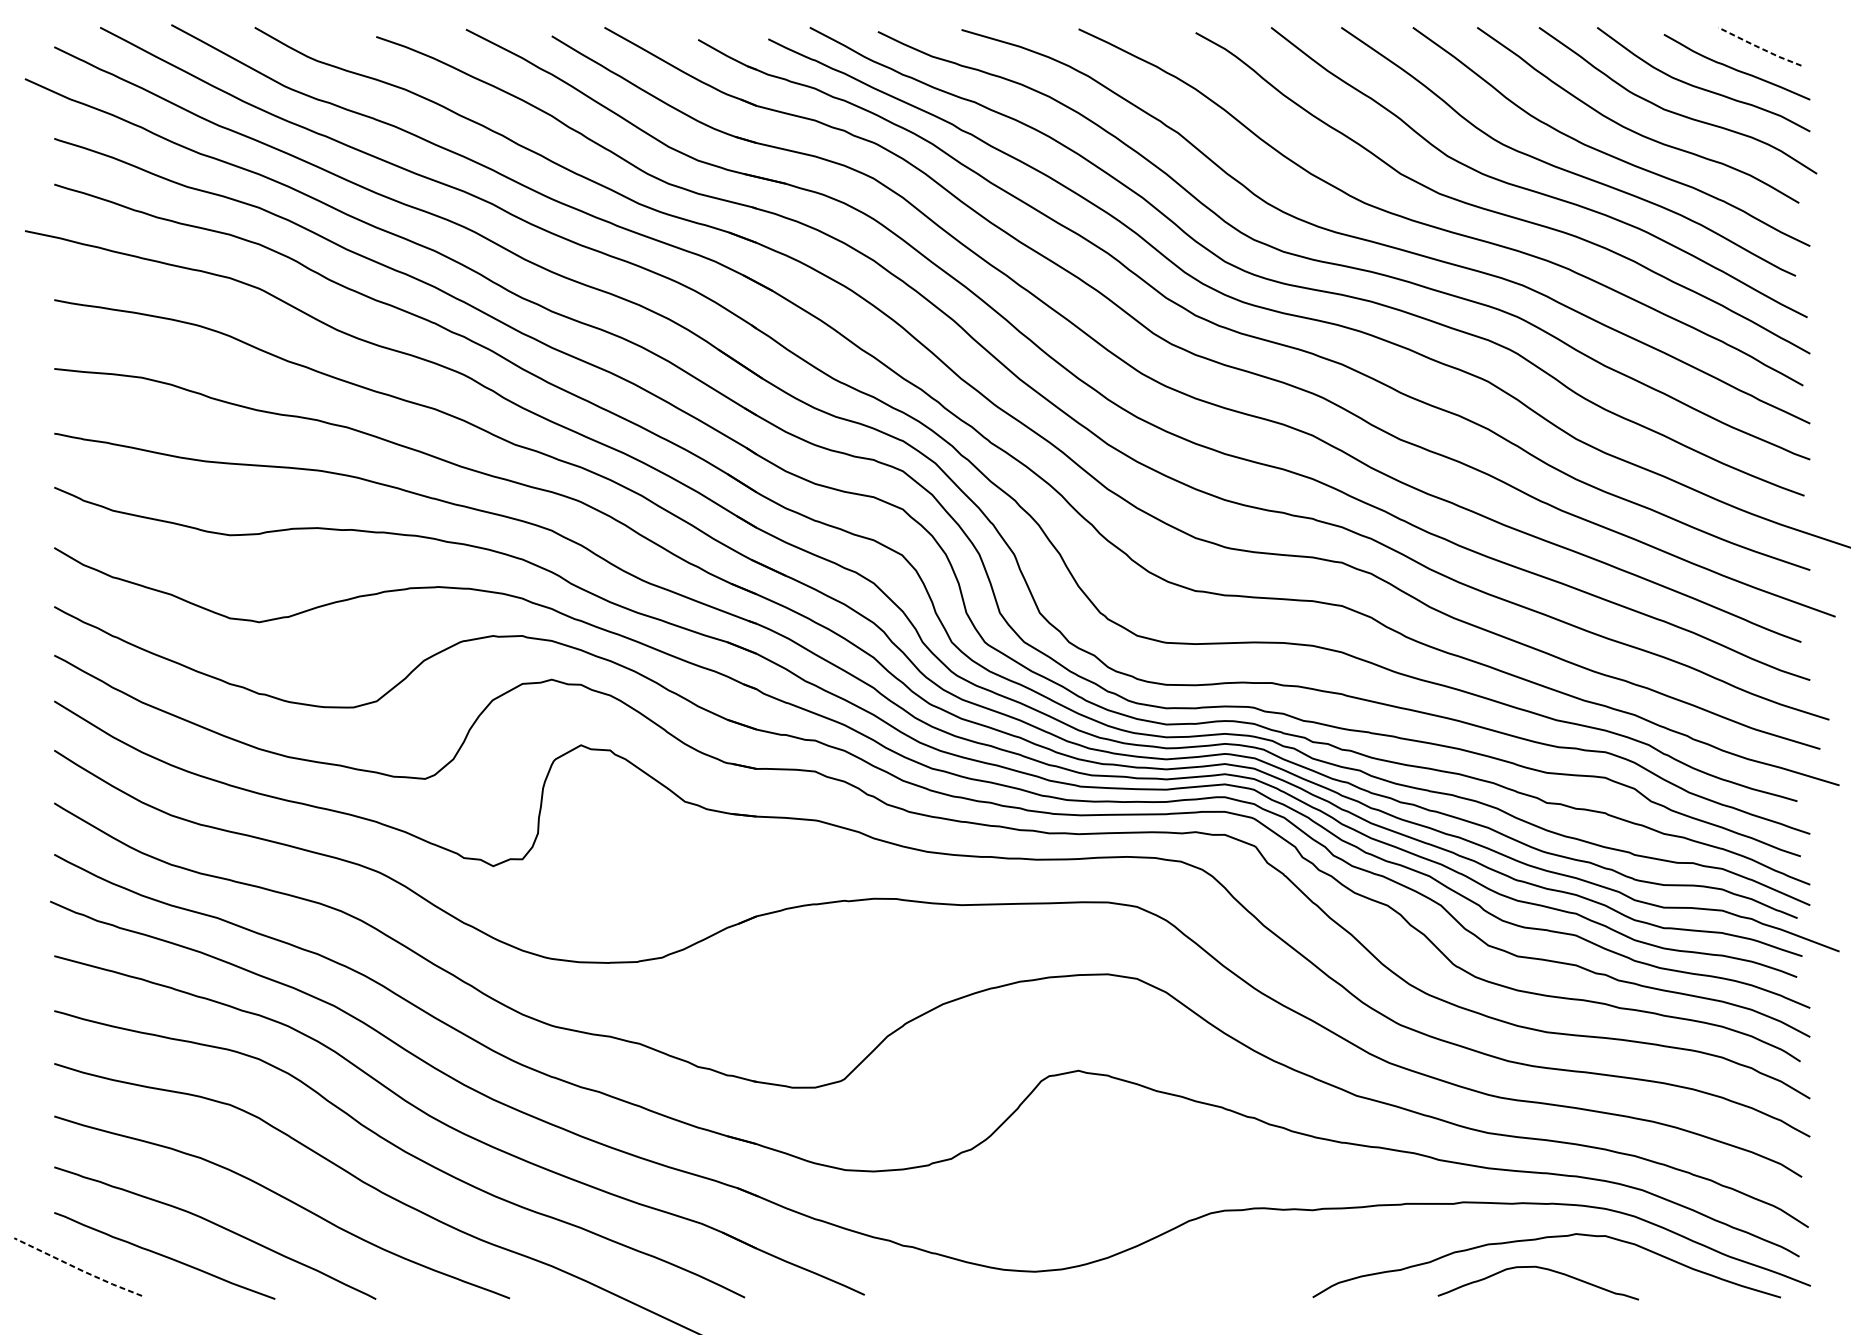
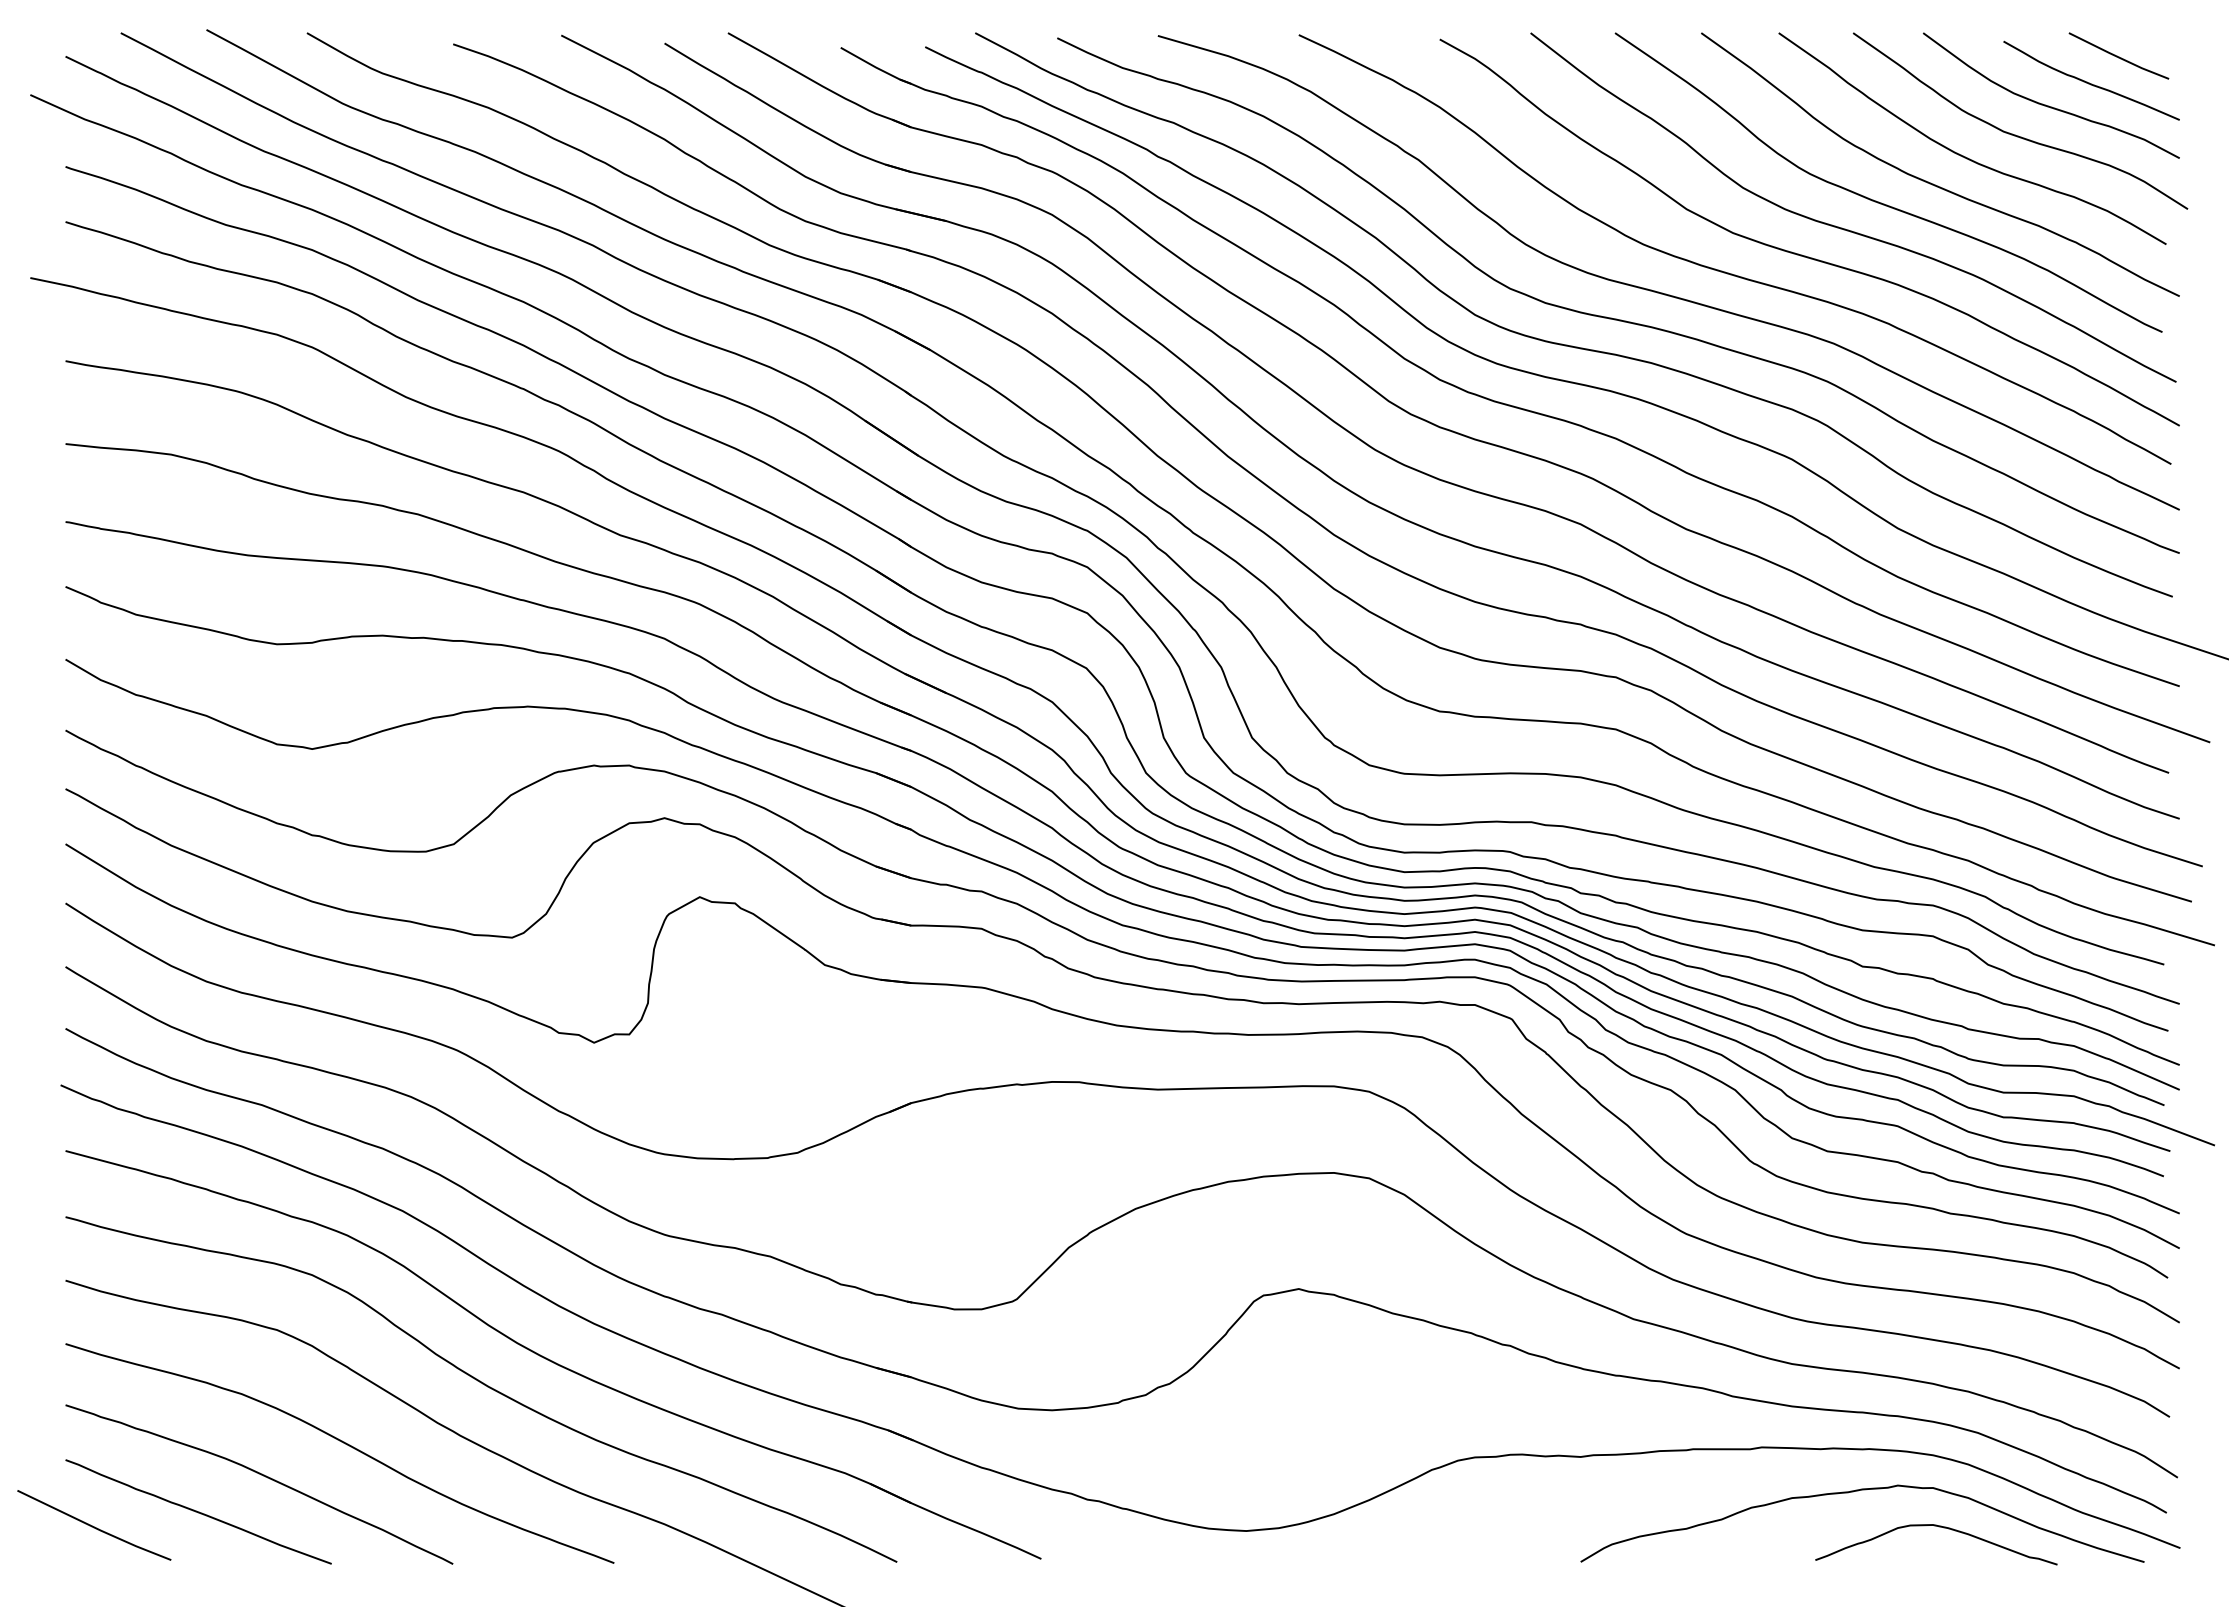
line: (1760, 47) -> (2119, 57), dashed -> solid
line: (78, 1268) -> (94, 1527), dashed -> solid
curve: (1540, 1268) -> (1939, 1527), moved

